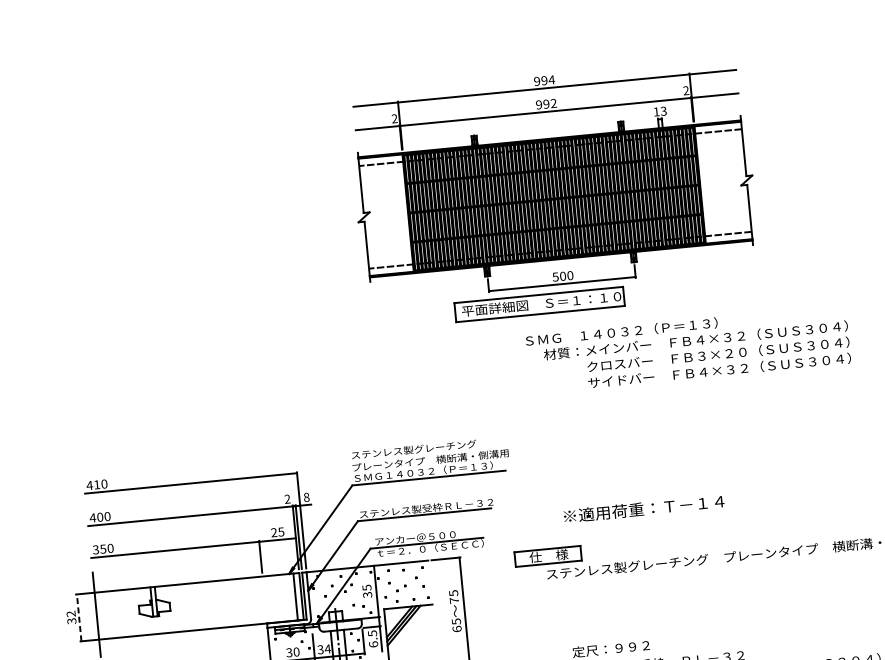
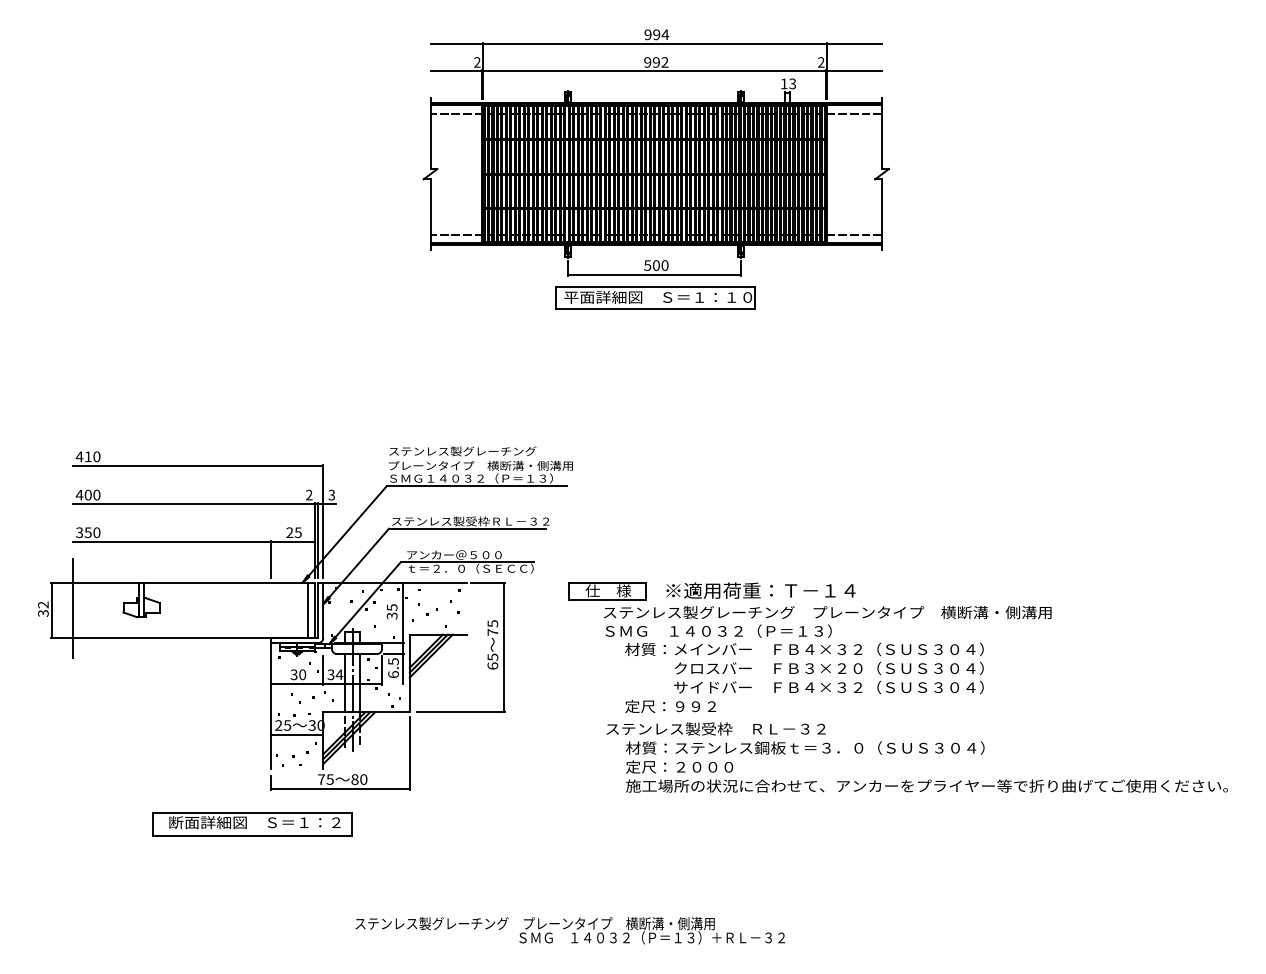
part: (539, 304) -> (655, 297), moved
text: (688, 349) -> (794, 659), moved
text: (306, 496) -> (331, 494), 8 -> 3
text: (643, 508) -> (760, 590), moved
line: (79, 617) -> (52, 610), dashed -> solid

